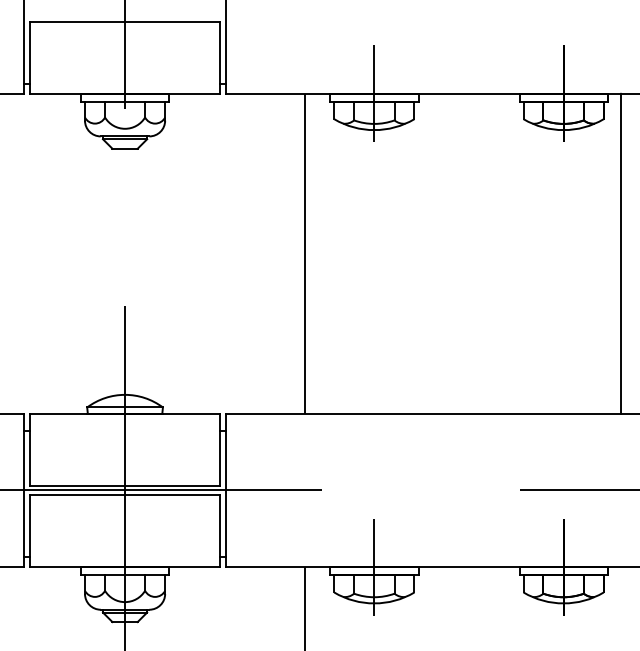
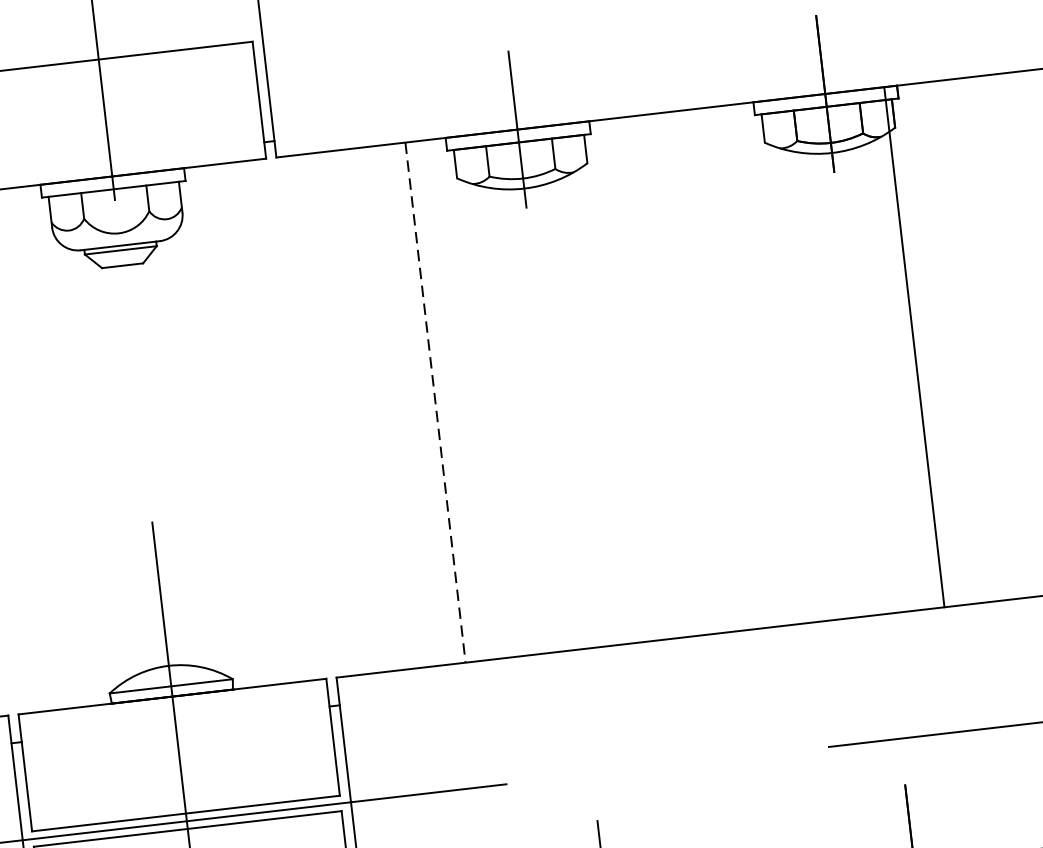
line: (305, 253) -> (435, 402), solid -> dashed
line: (620, 253) -> (913, 346), moved

